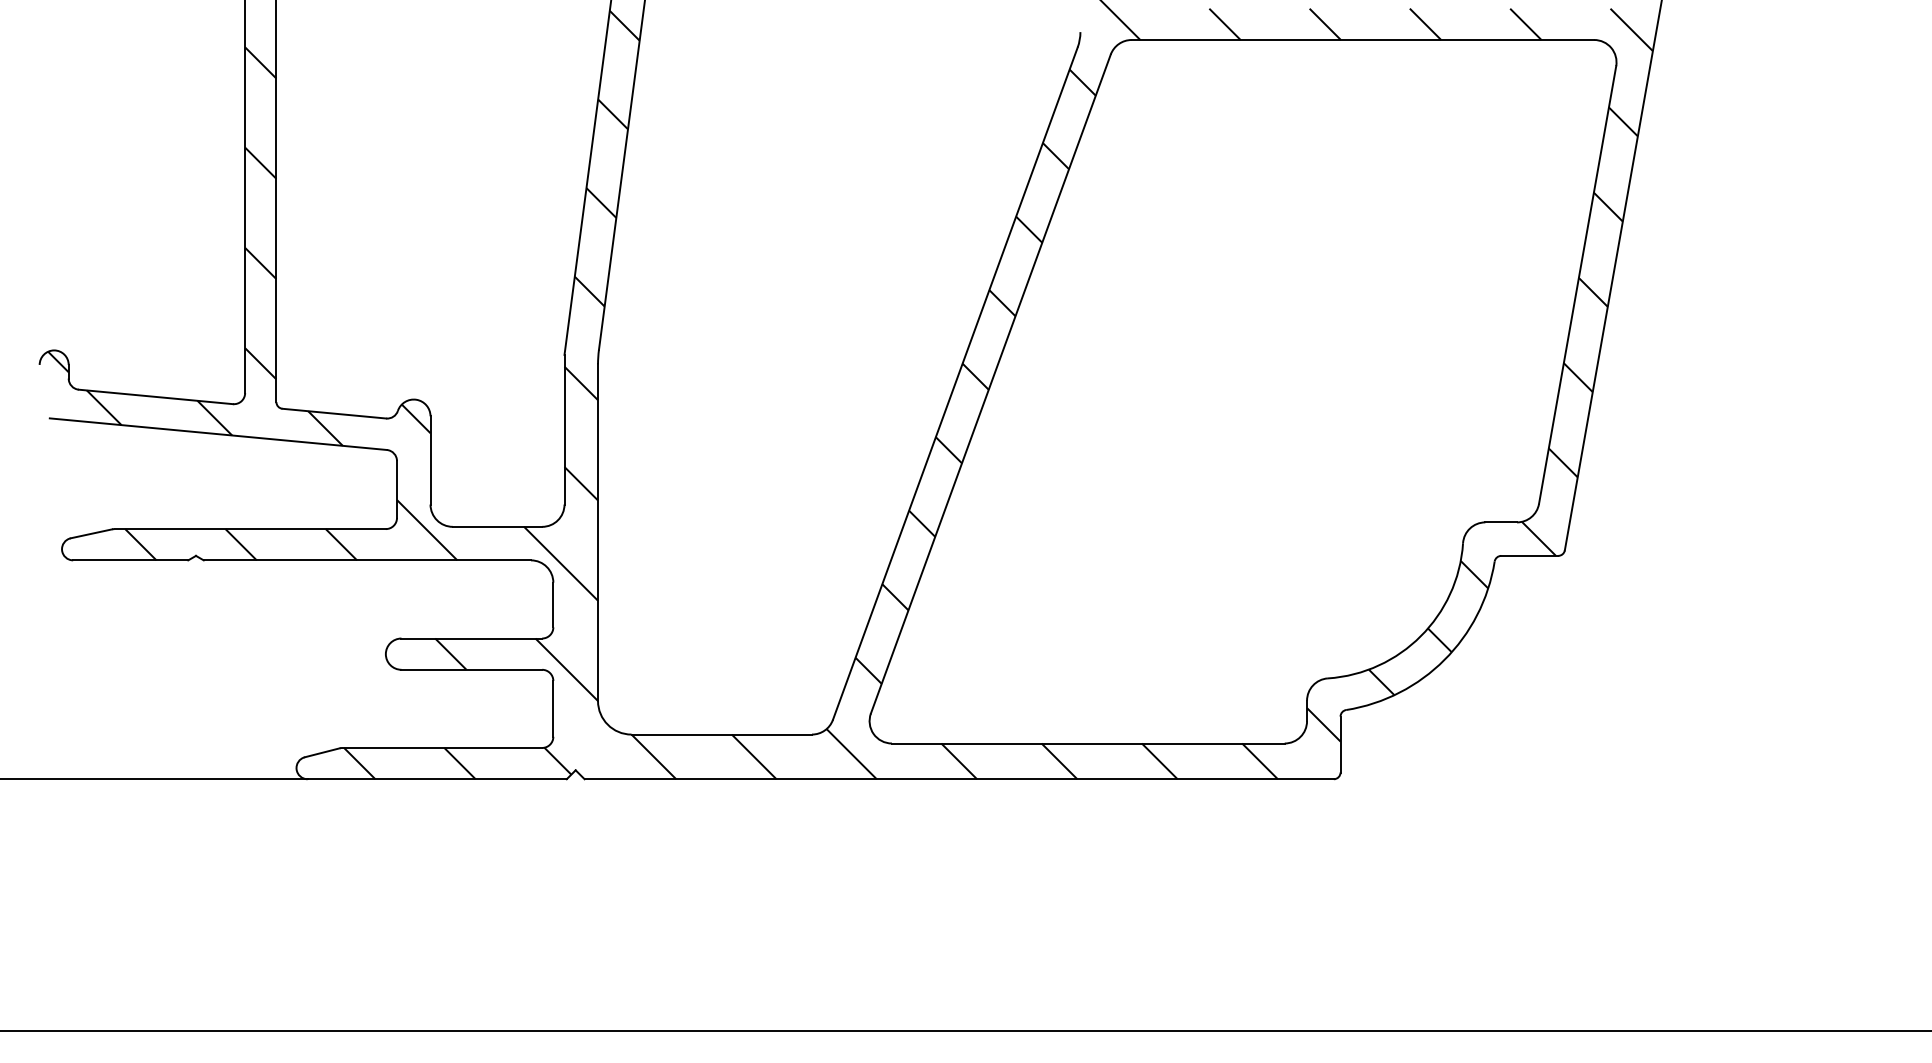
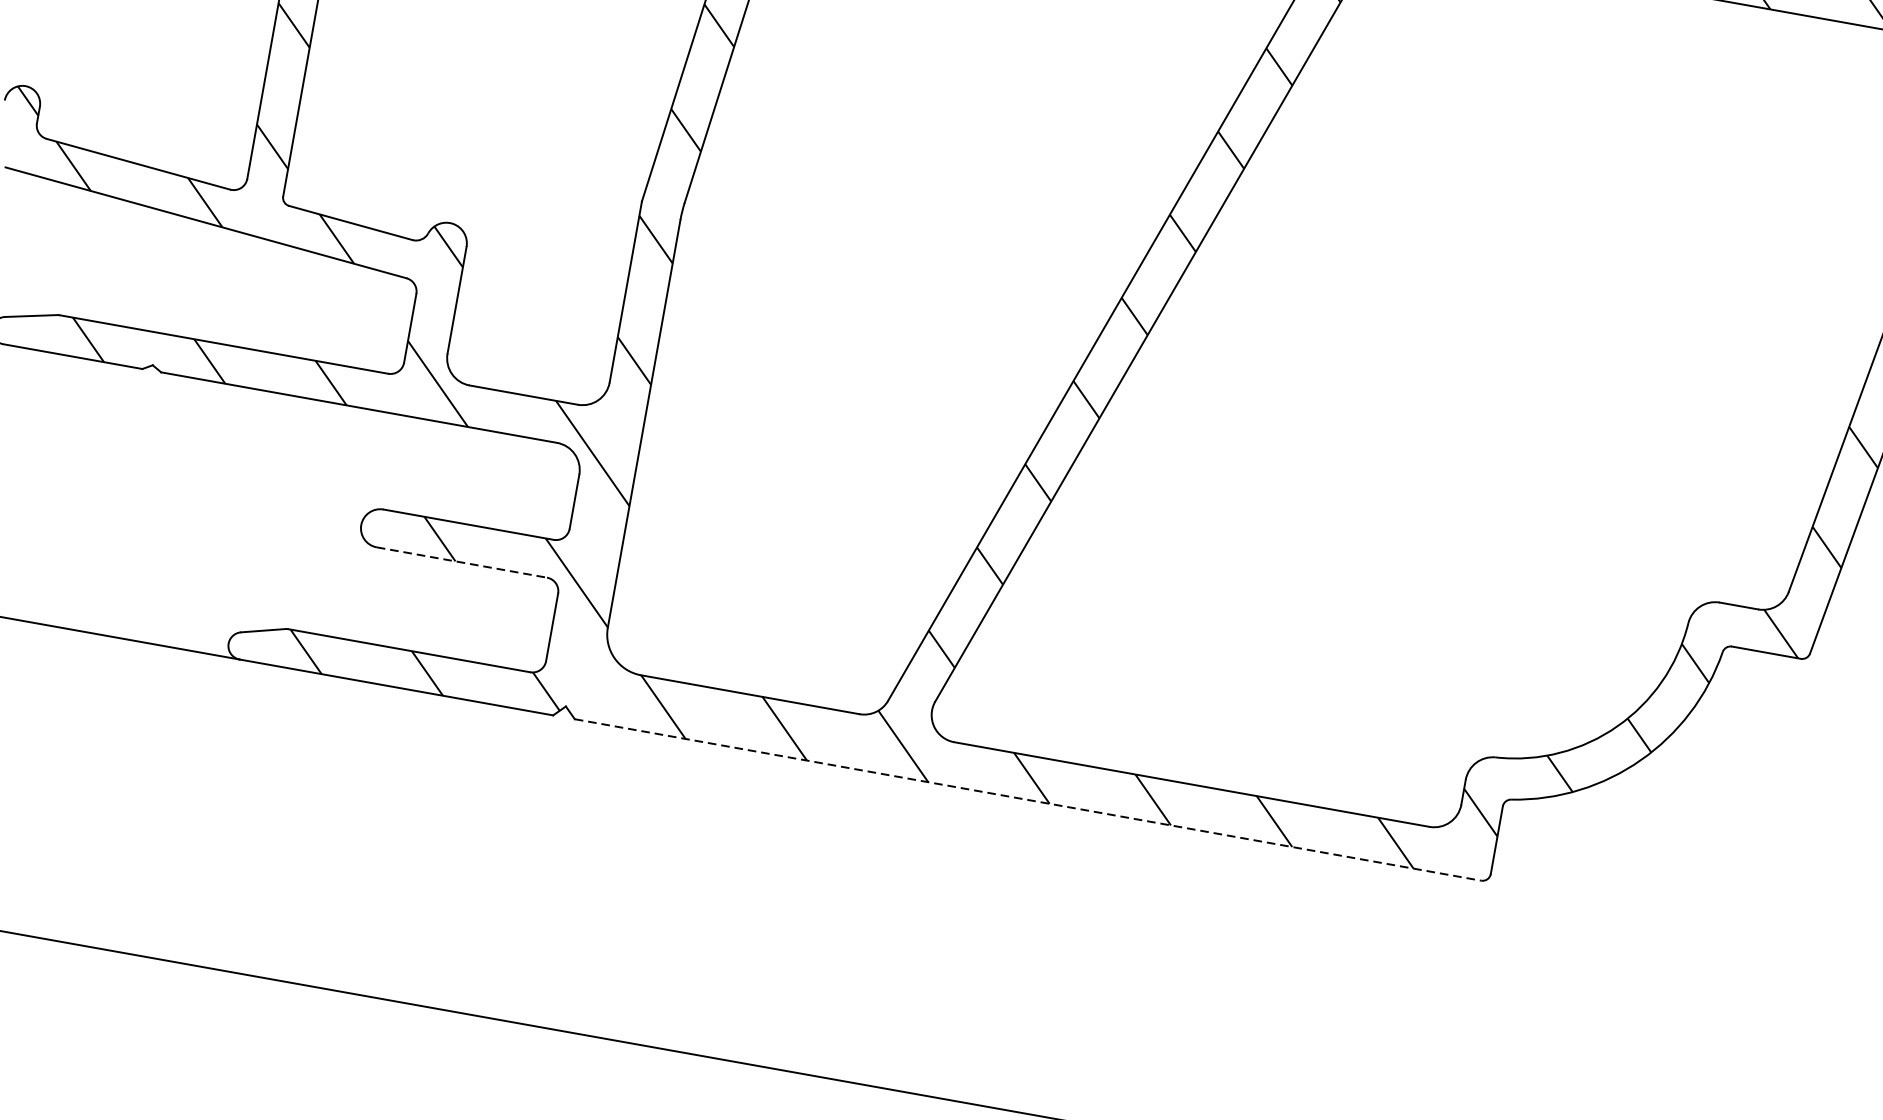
line: (472, 669) -> (462, 562), solid -> dashed
line: (959, 779) -> (1028, 800), solid -> dashed

